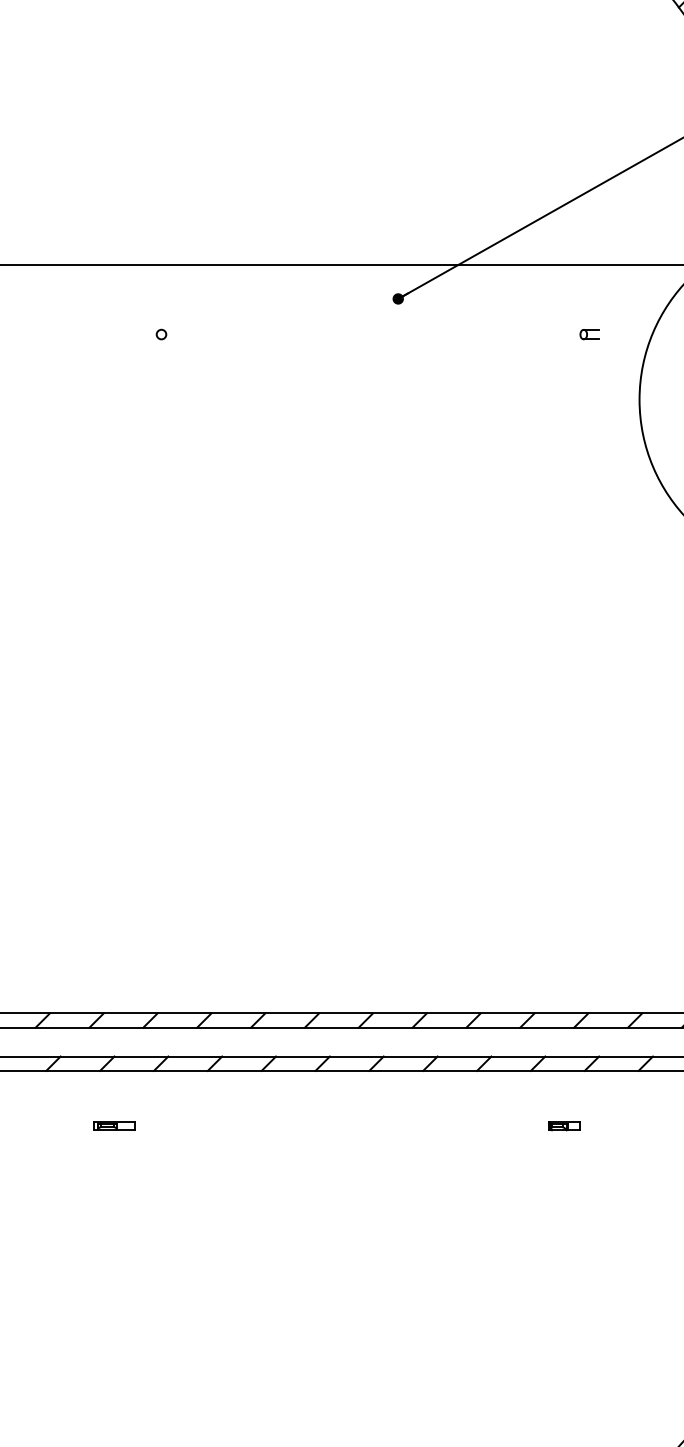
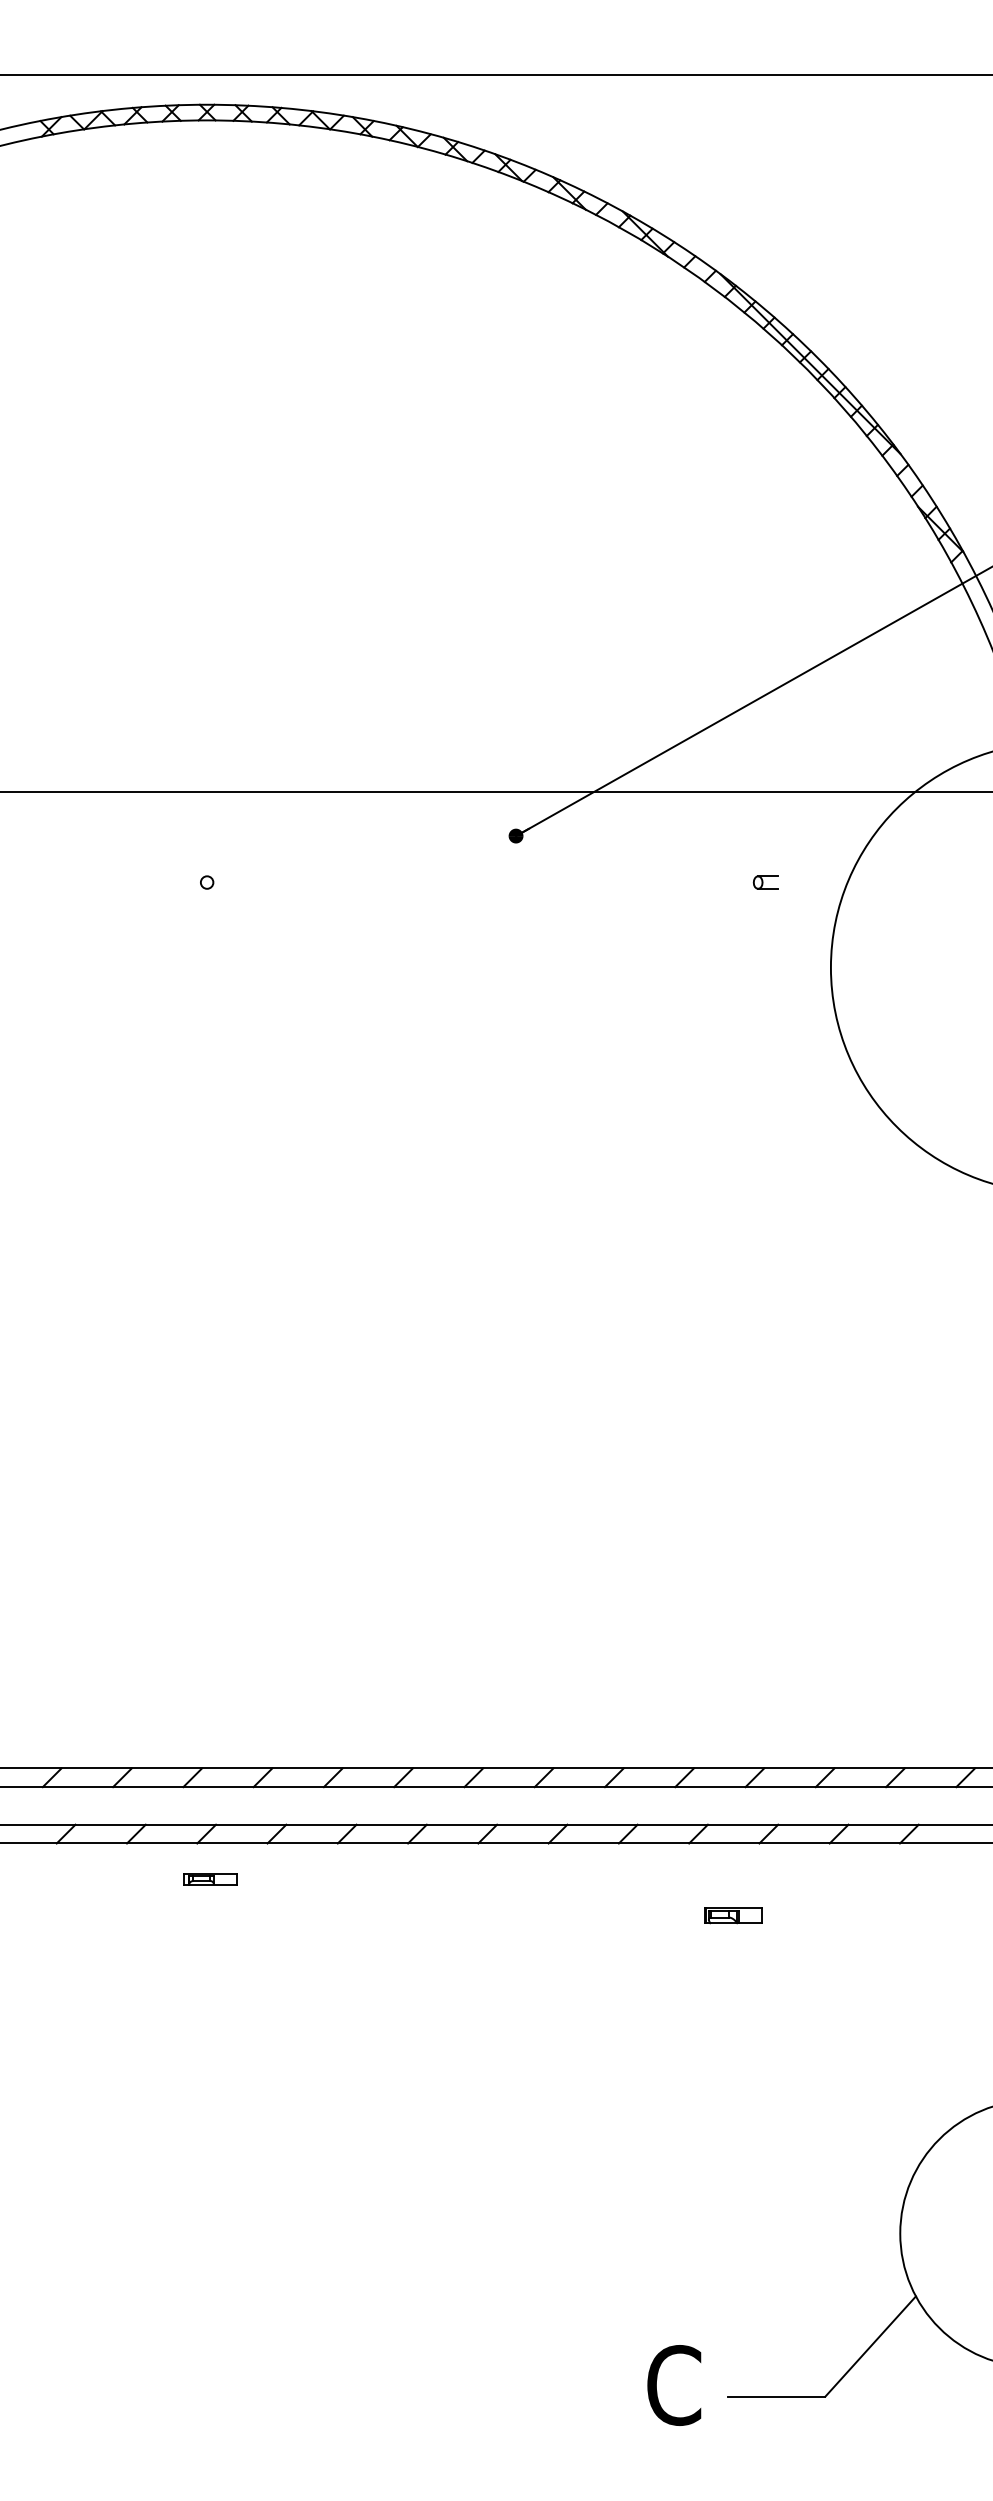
part: (114, 1126) -> (210, 1879), moved
part: (564, 1126) -> (732, 1915), size x1.4

